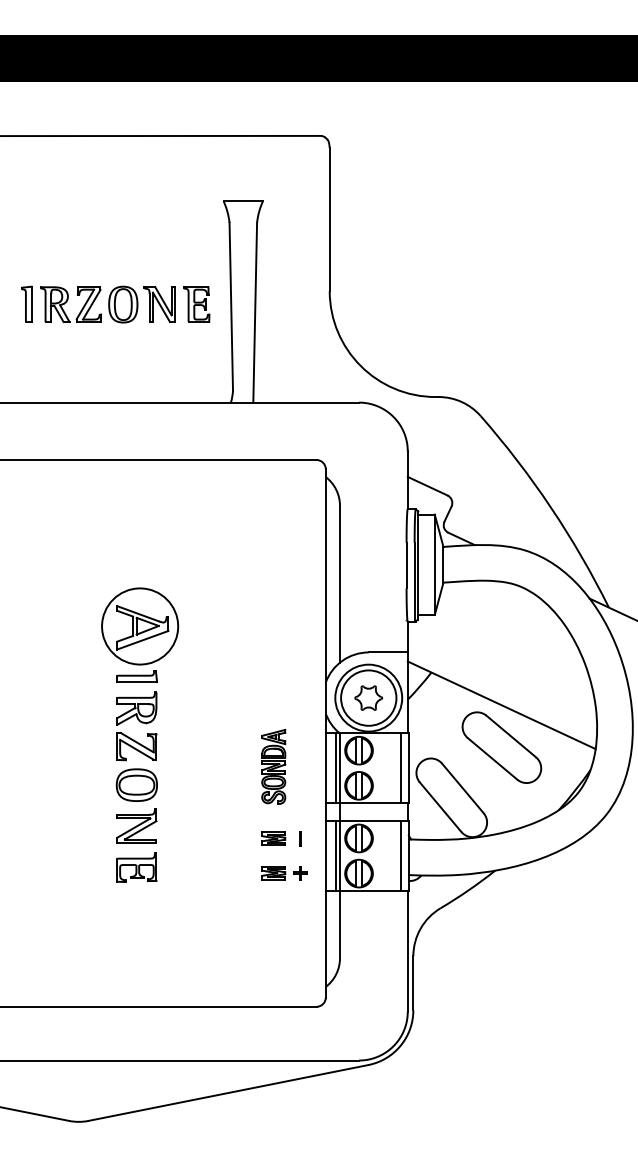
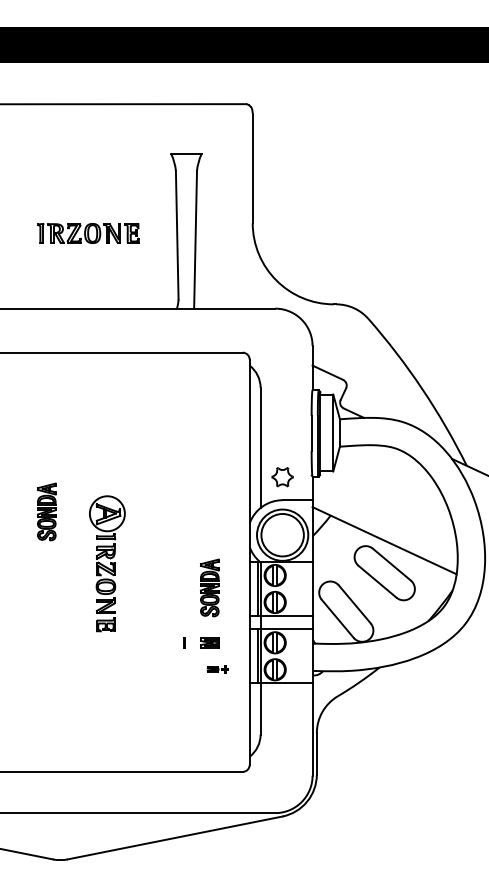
part: (115, 304) -> (88, 233), size x0.7
part: (60, 667) -> (46, 511), added
part: (368, 698) -> (282, 477), moved
part: (140, 735) -> (107, 563), size x0.6
line: (401, 767) -> (307, 588), removed
line: (300, 838) -> (184, 642), moved
line: (401, 856) -> (307, 656), removed
part: (283, 873) -> (217, 669), size x0.6

